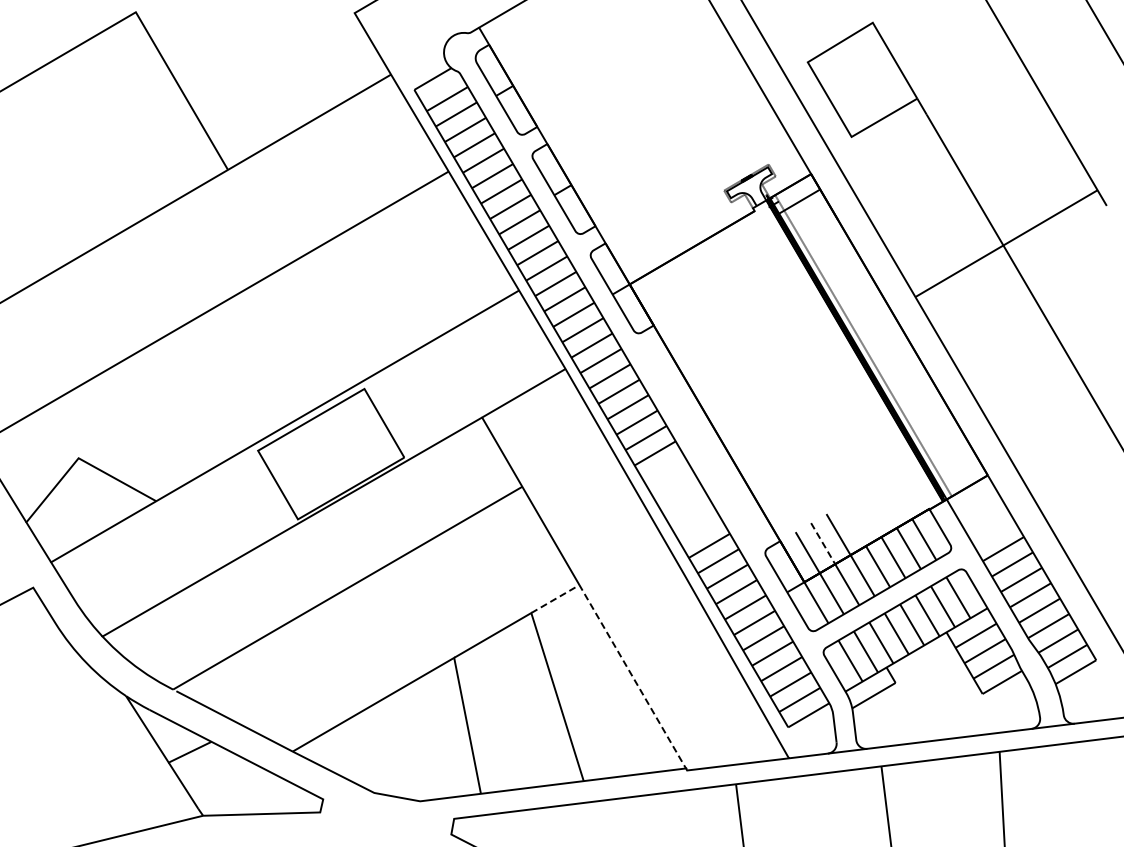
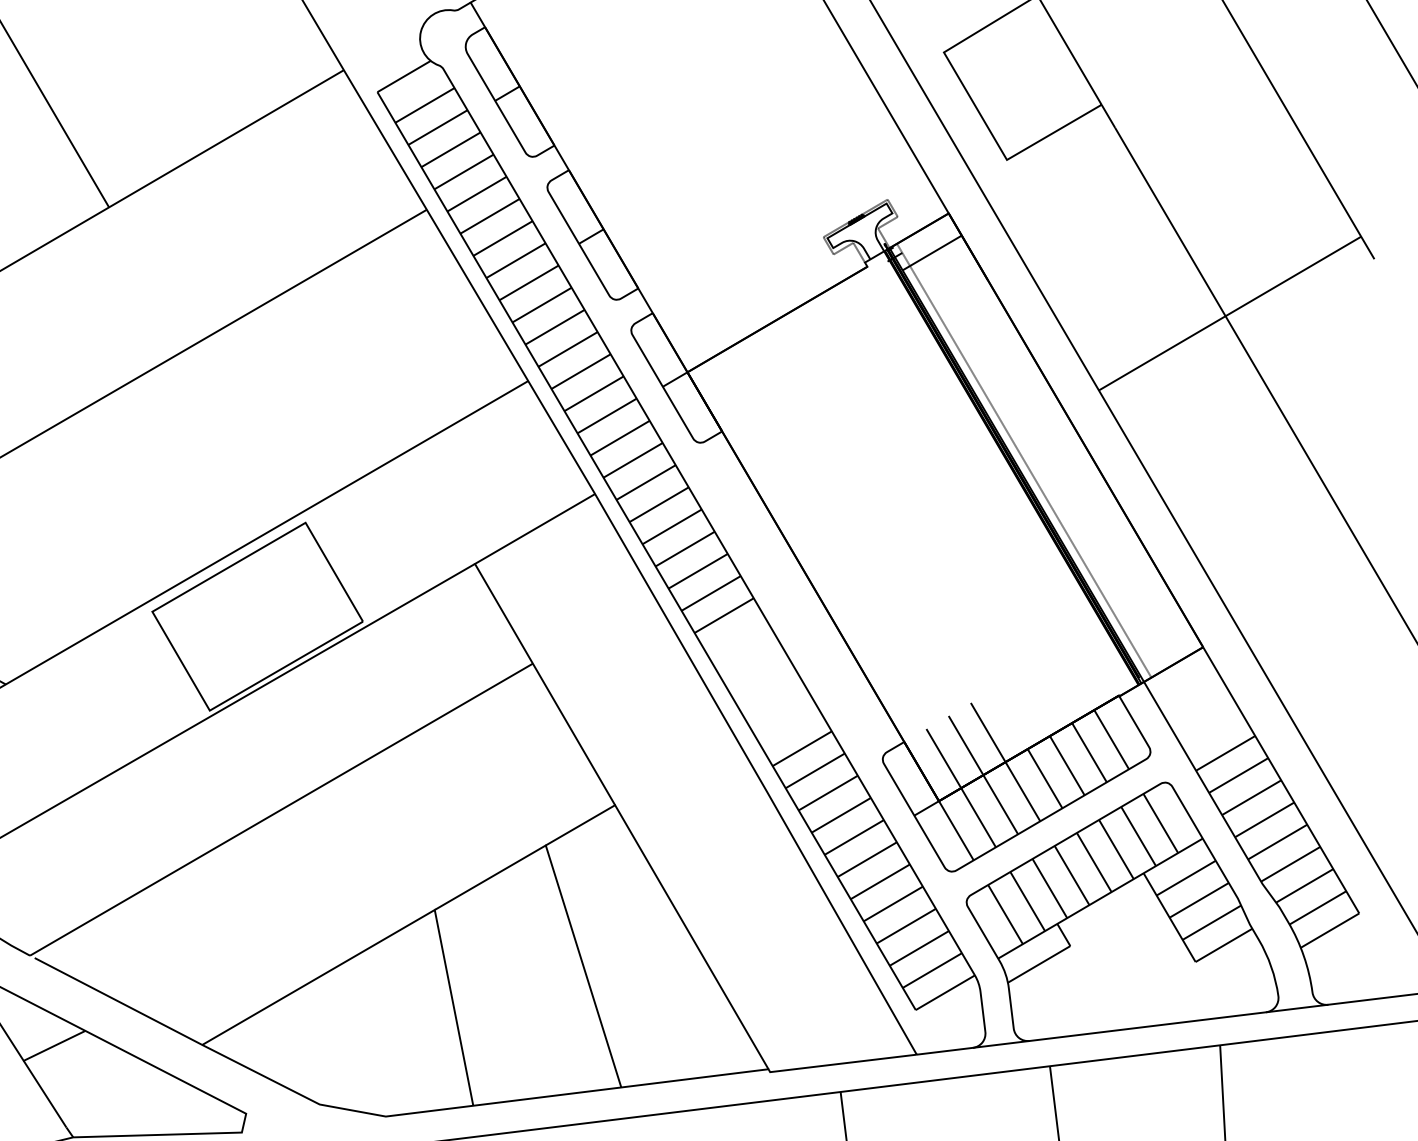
line: (823, 543) -> (966, 745), dashed -> solid
line: (618, 653) -> (671, 903), dashed -> solid

